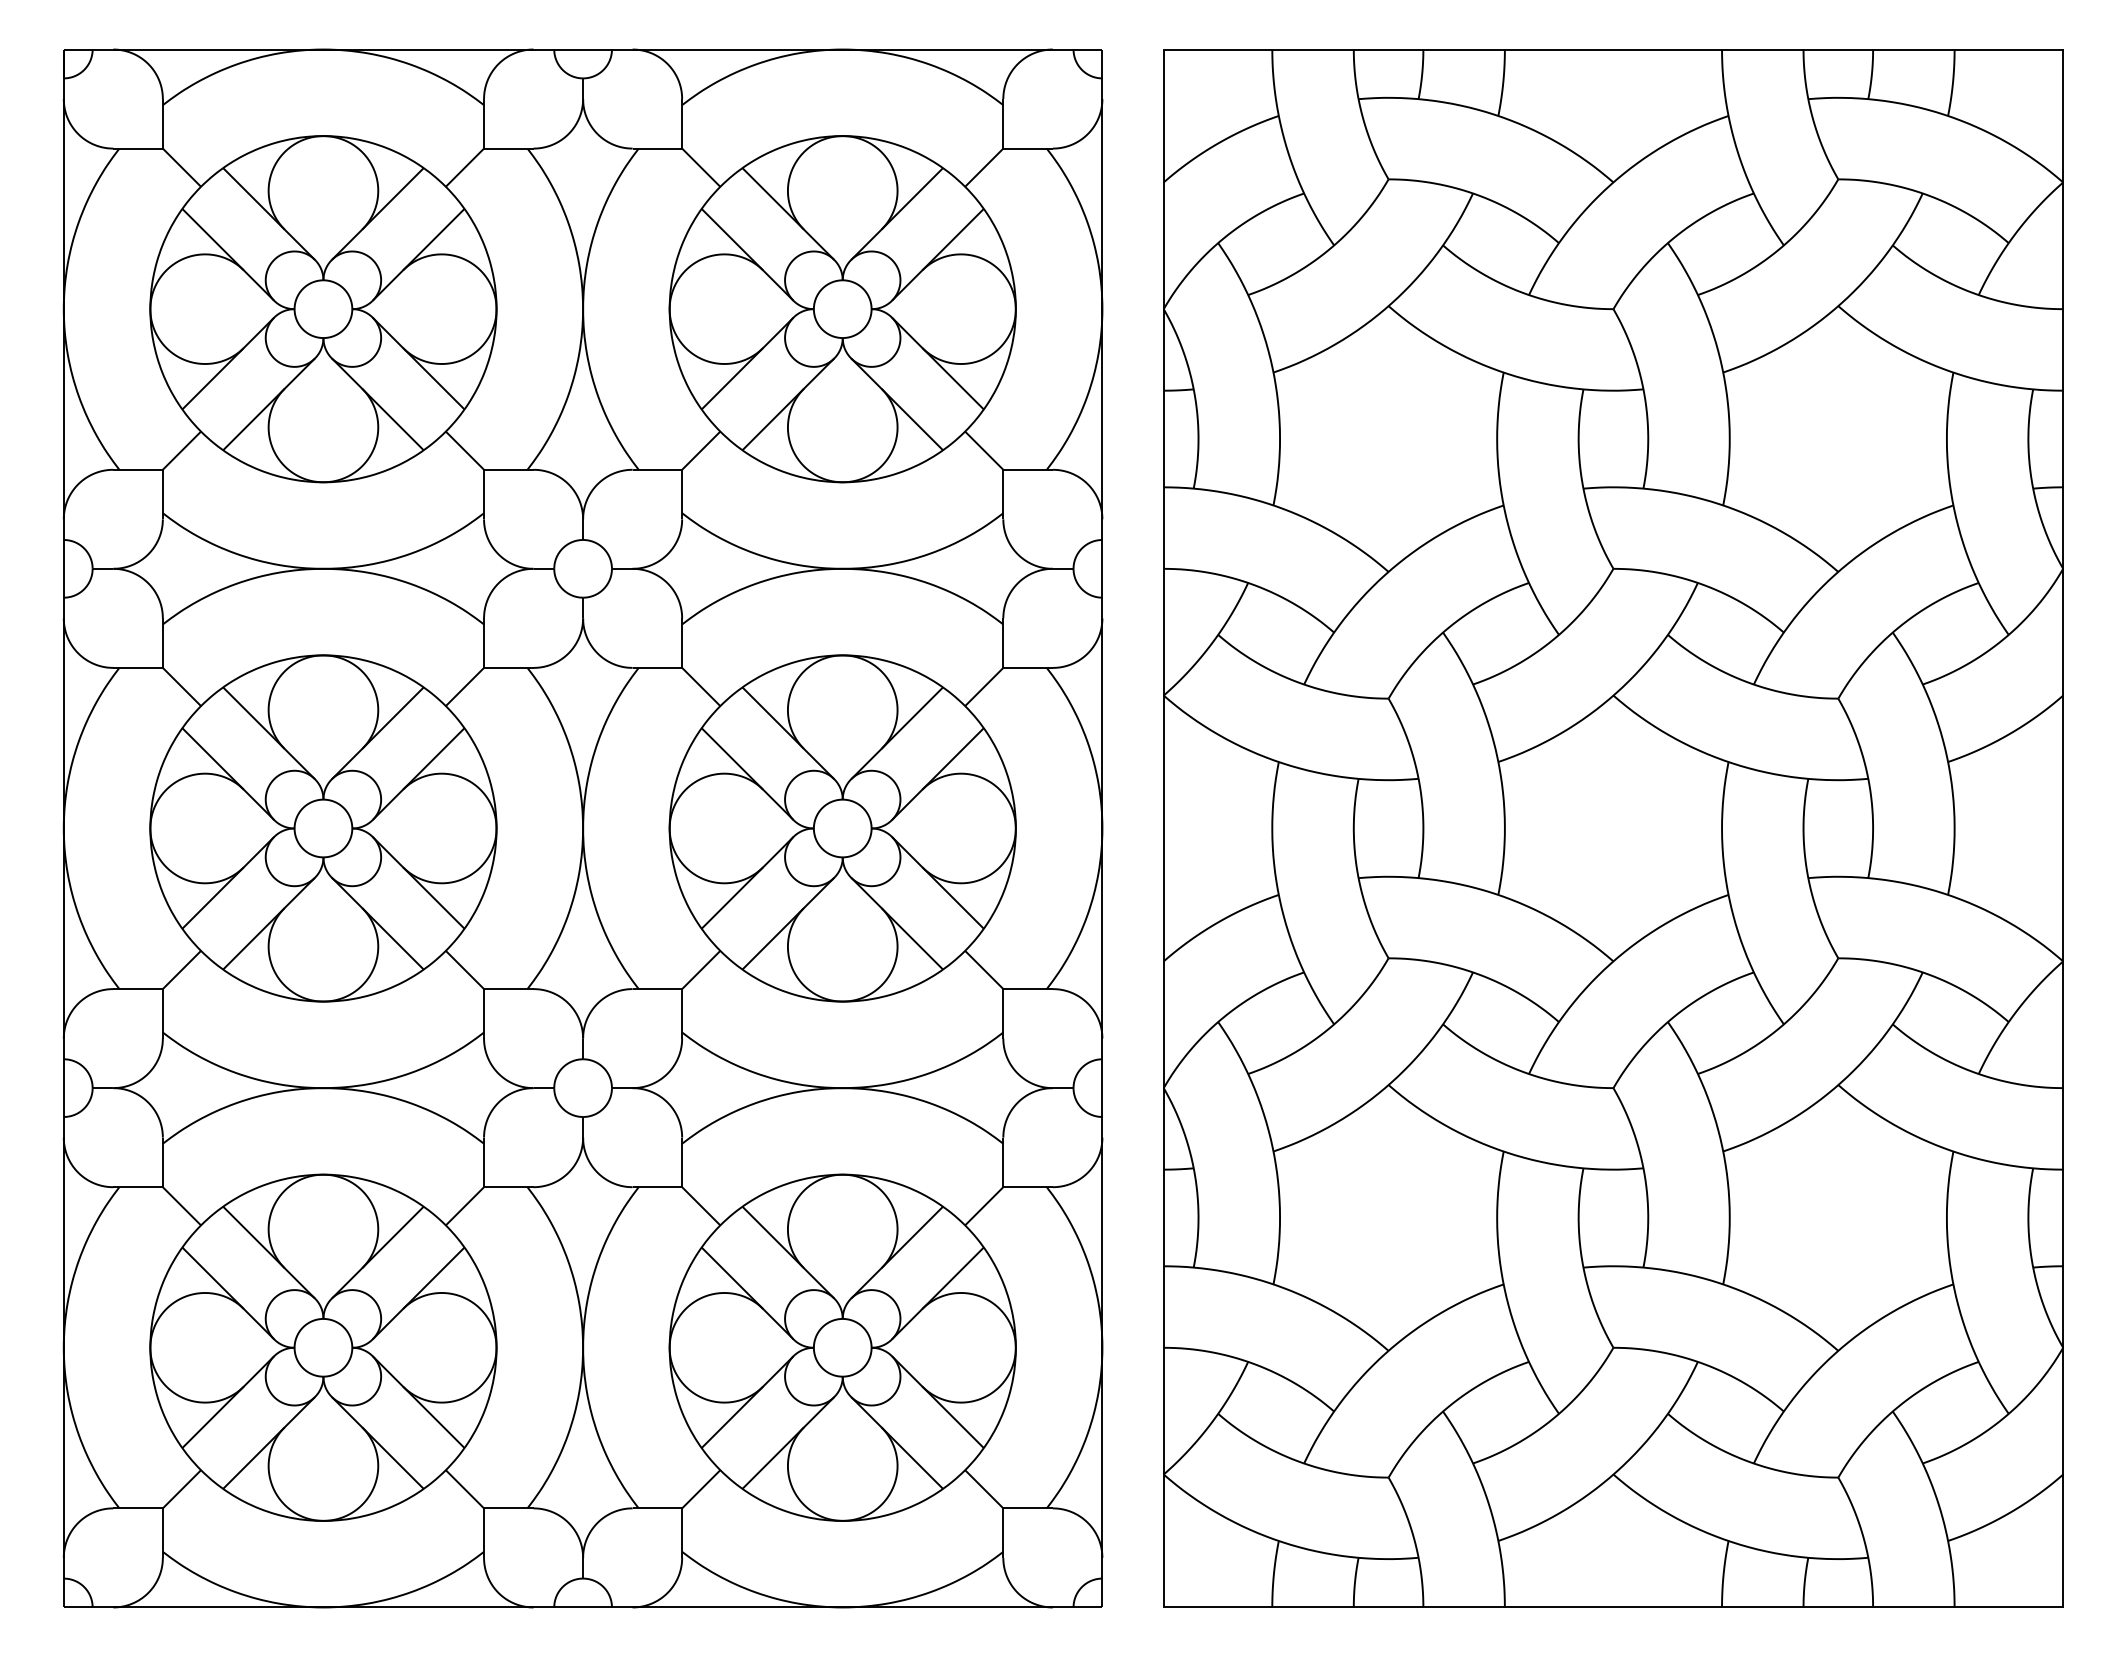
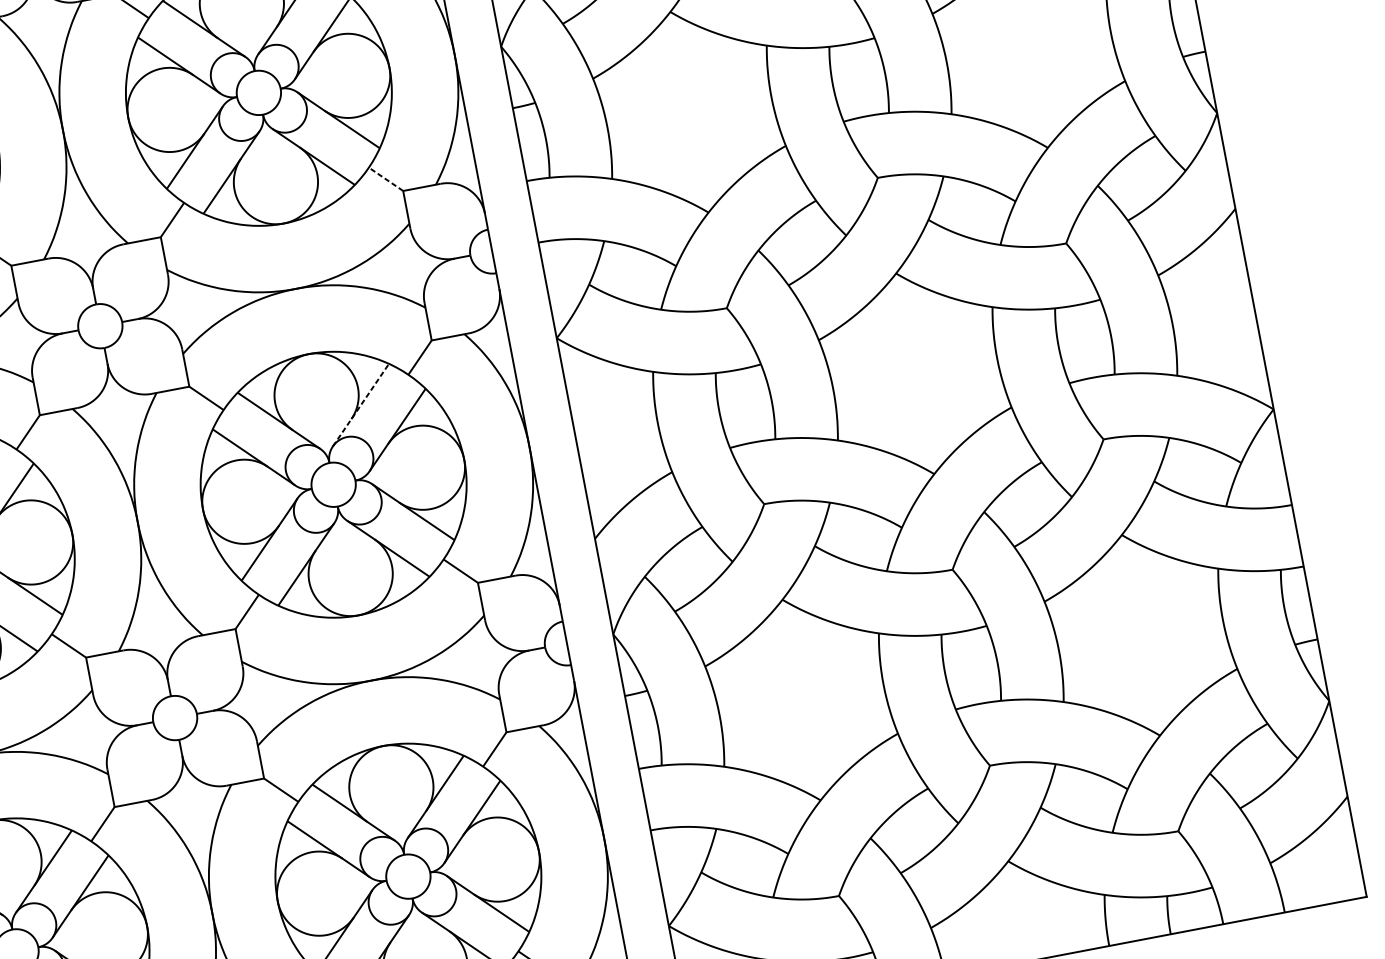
line: (983, 450) -> (385, 179), solid -> dashed
line: (897, 733) -> (361, 405), solid -> dashed

